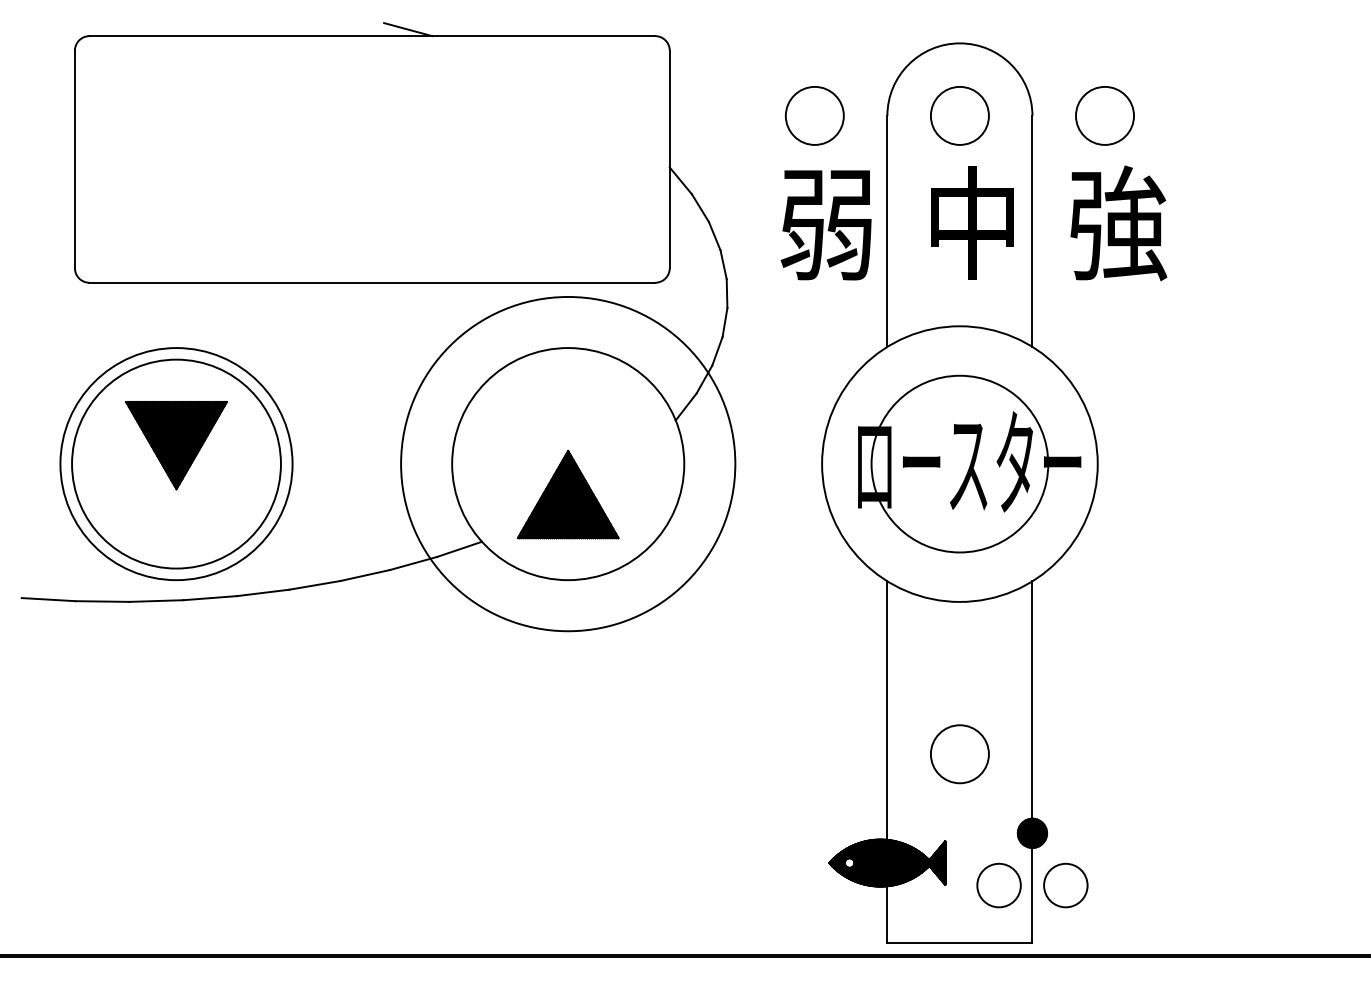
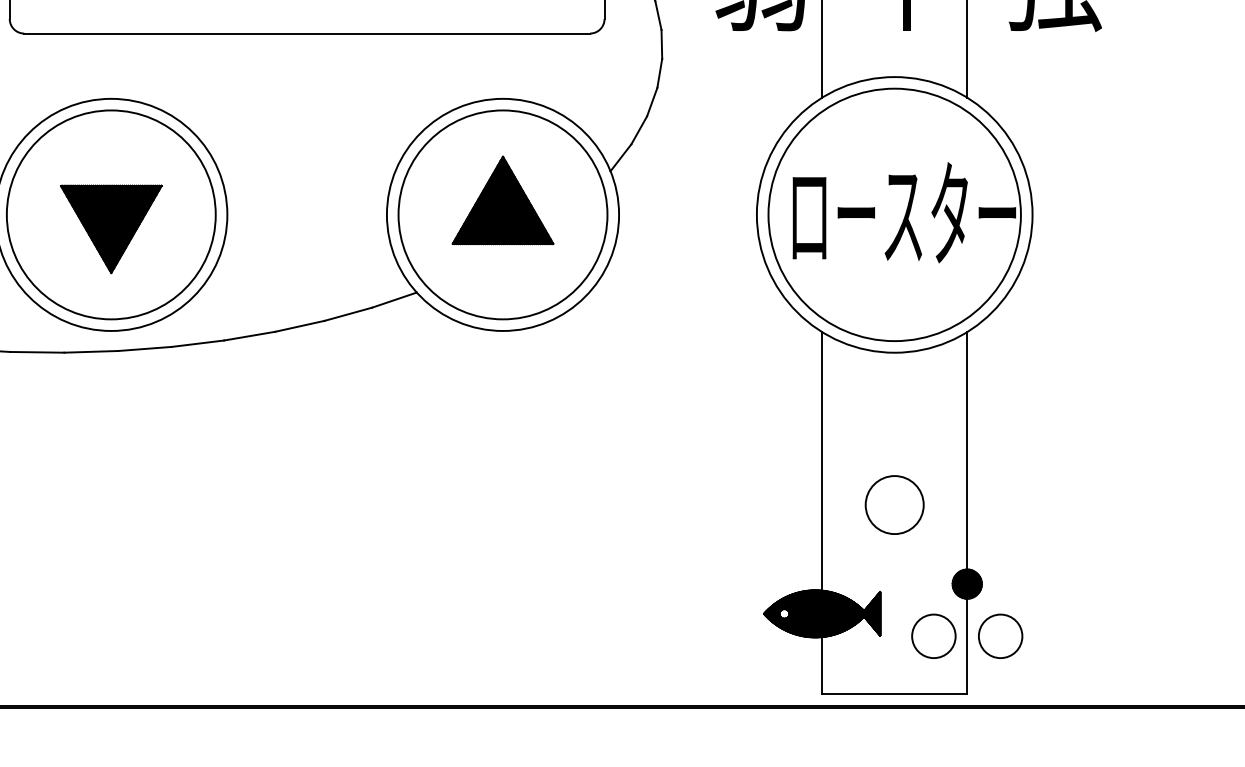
part: (176, 445) -> (111, 229), moved
circle: (567, 463) -> (502, 214), size x0.62
circle: (959, 463) -> (894, 214), size x1.43
part: (567, 494) -> (502, 200), moved

